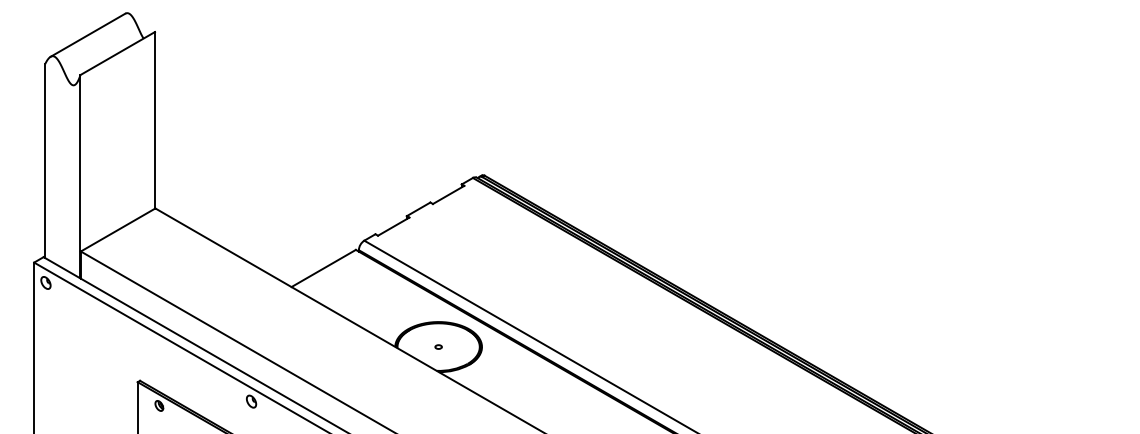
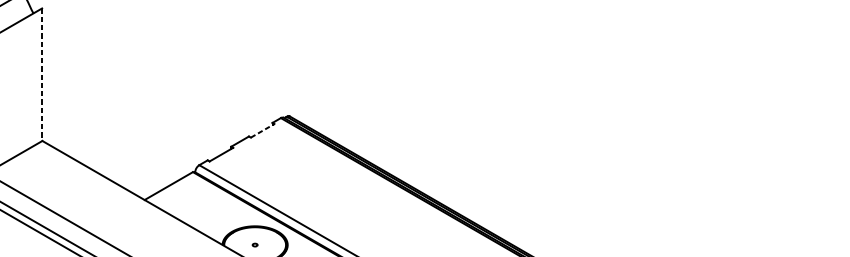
line: (155, 120) -> (42, 74), solid -> dashed
line: (449, 194) -> (263, 130), solid -> dashed

